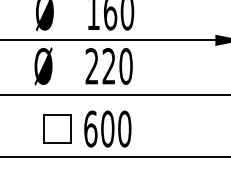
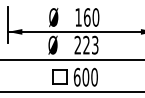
text: (124, 64) -> (94, 44), 220 -> 223

